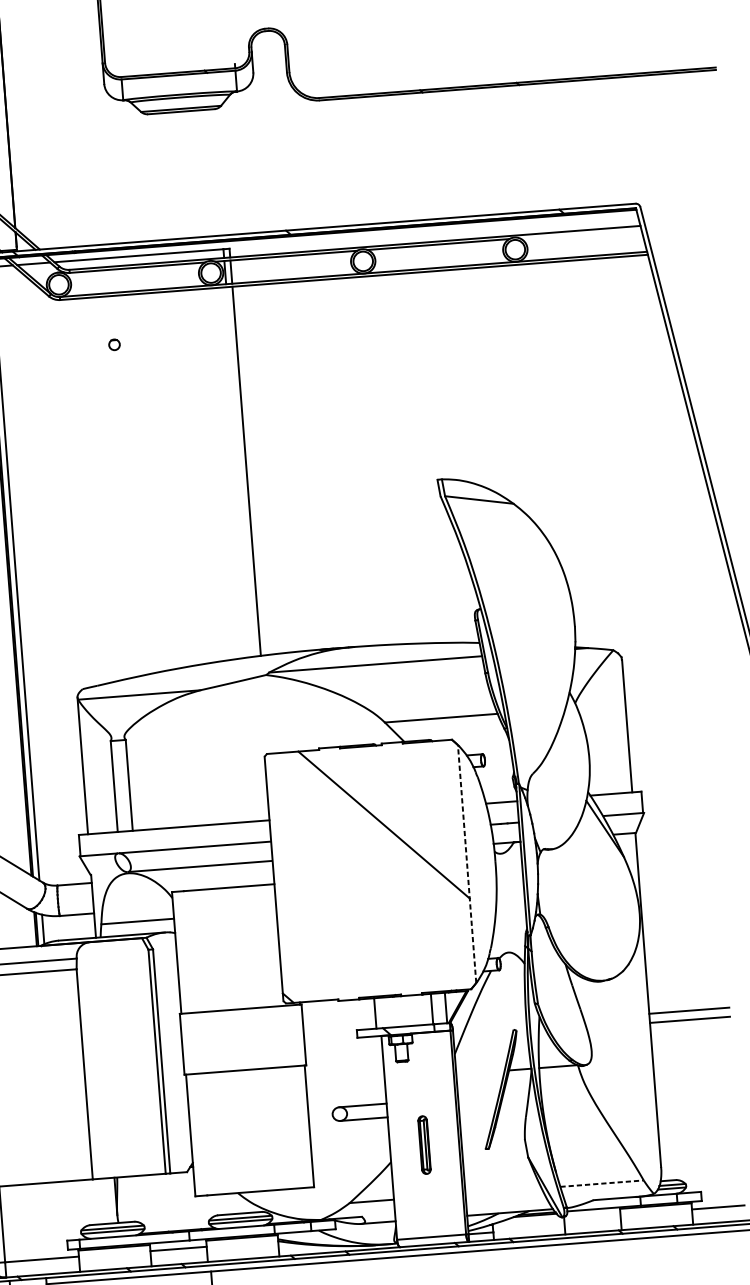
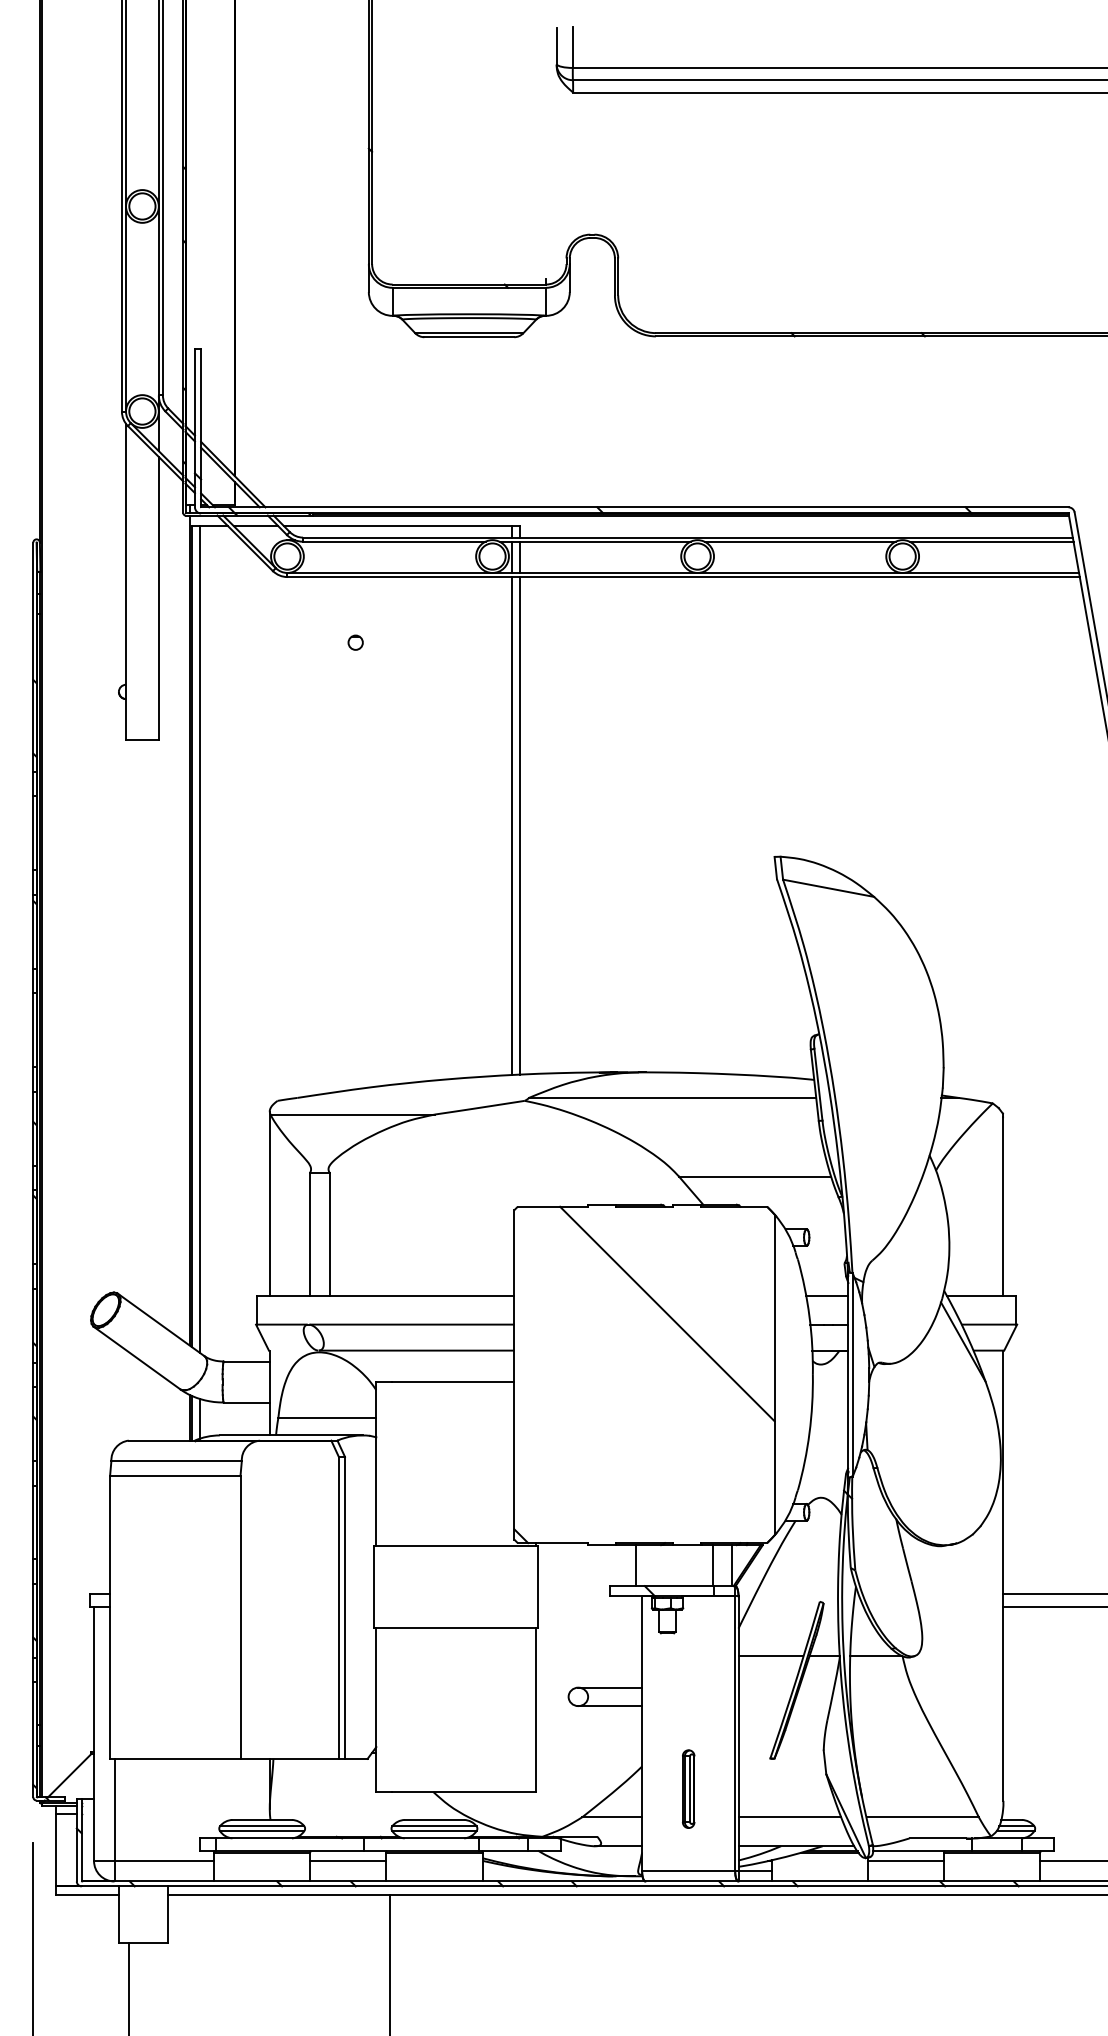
line: (580, 233) -> (991, 541), added
line: (240, 472) -> (511, 826), added
line: (466, 863) -> (774, 1374), dashed -> solid
line: (480, 1072) -> (770, 1655), added
part: (424, 1144) -> (688, 1788), moved
line: (602, 1183) -> (923, 1817), dashed -> solid
line: (503, 1191) -> (789, 1817), added
line: (592, 1216) -> (906, 1860), added

